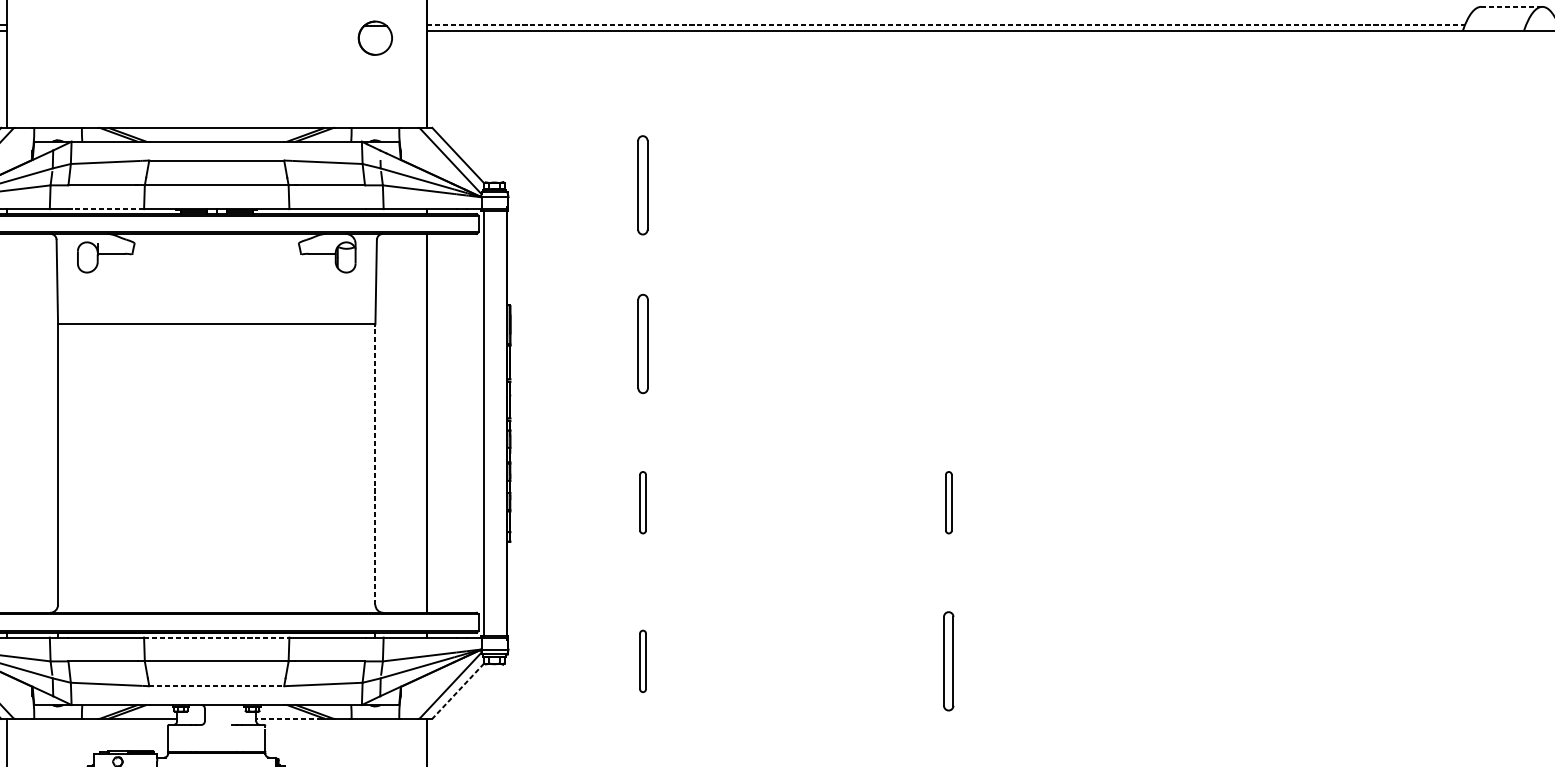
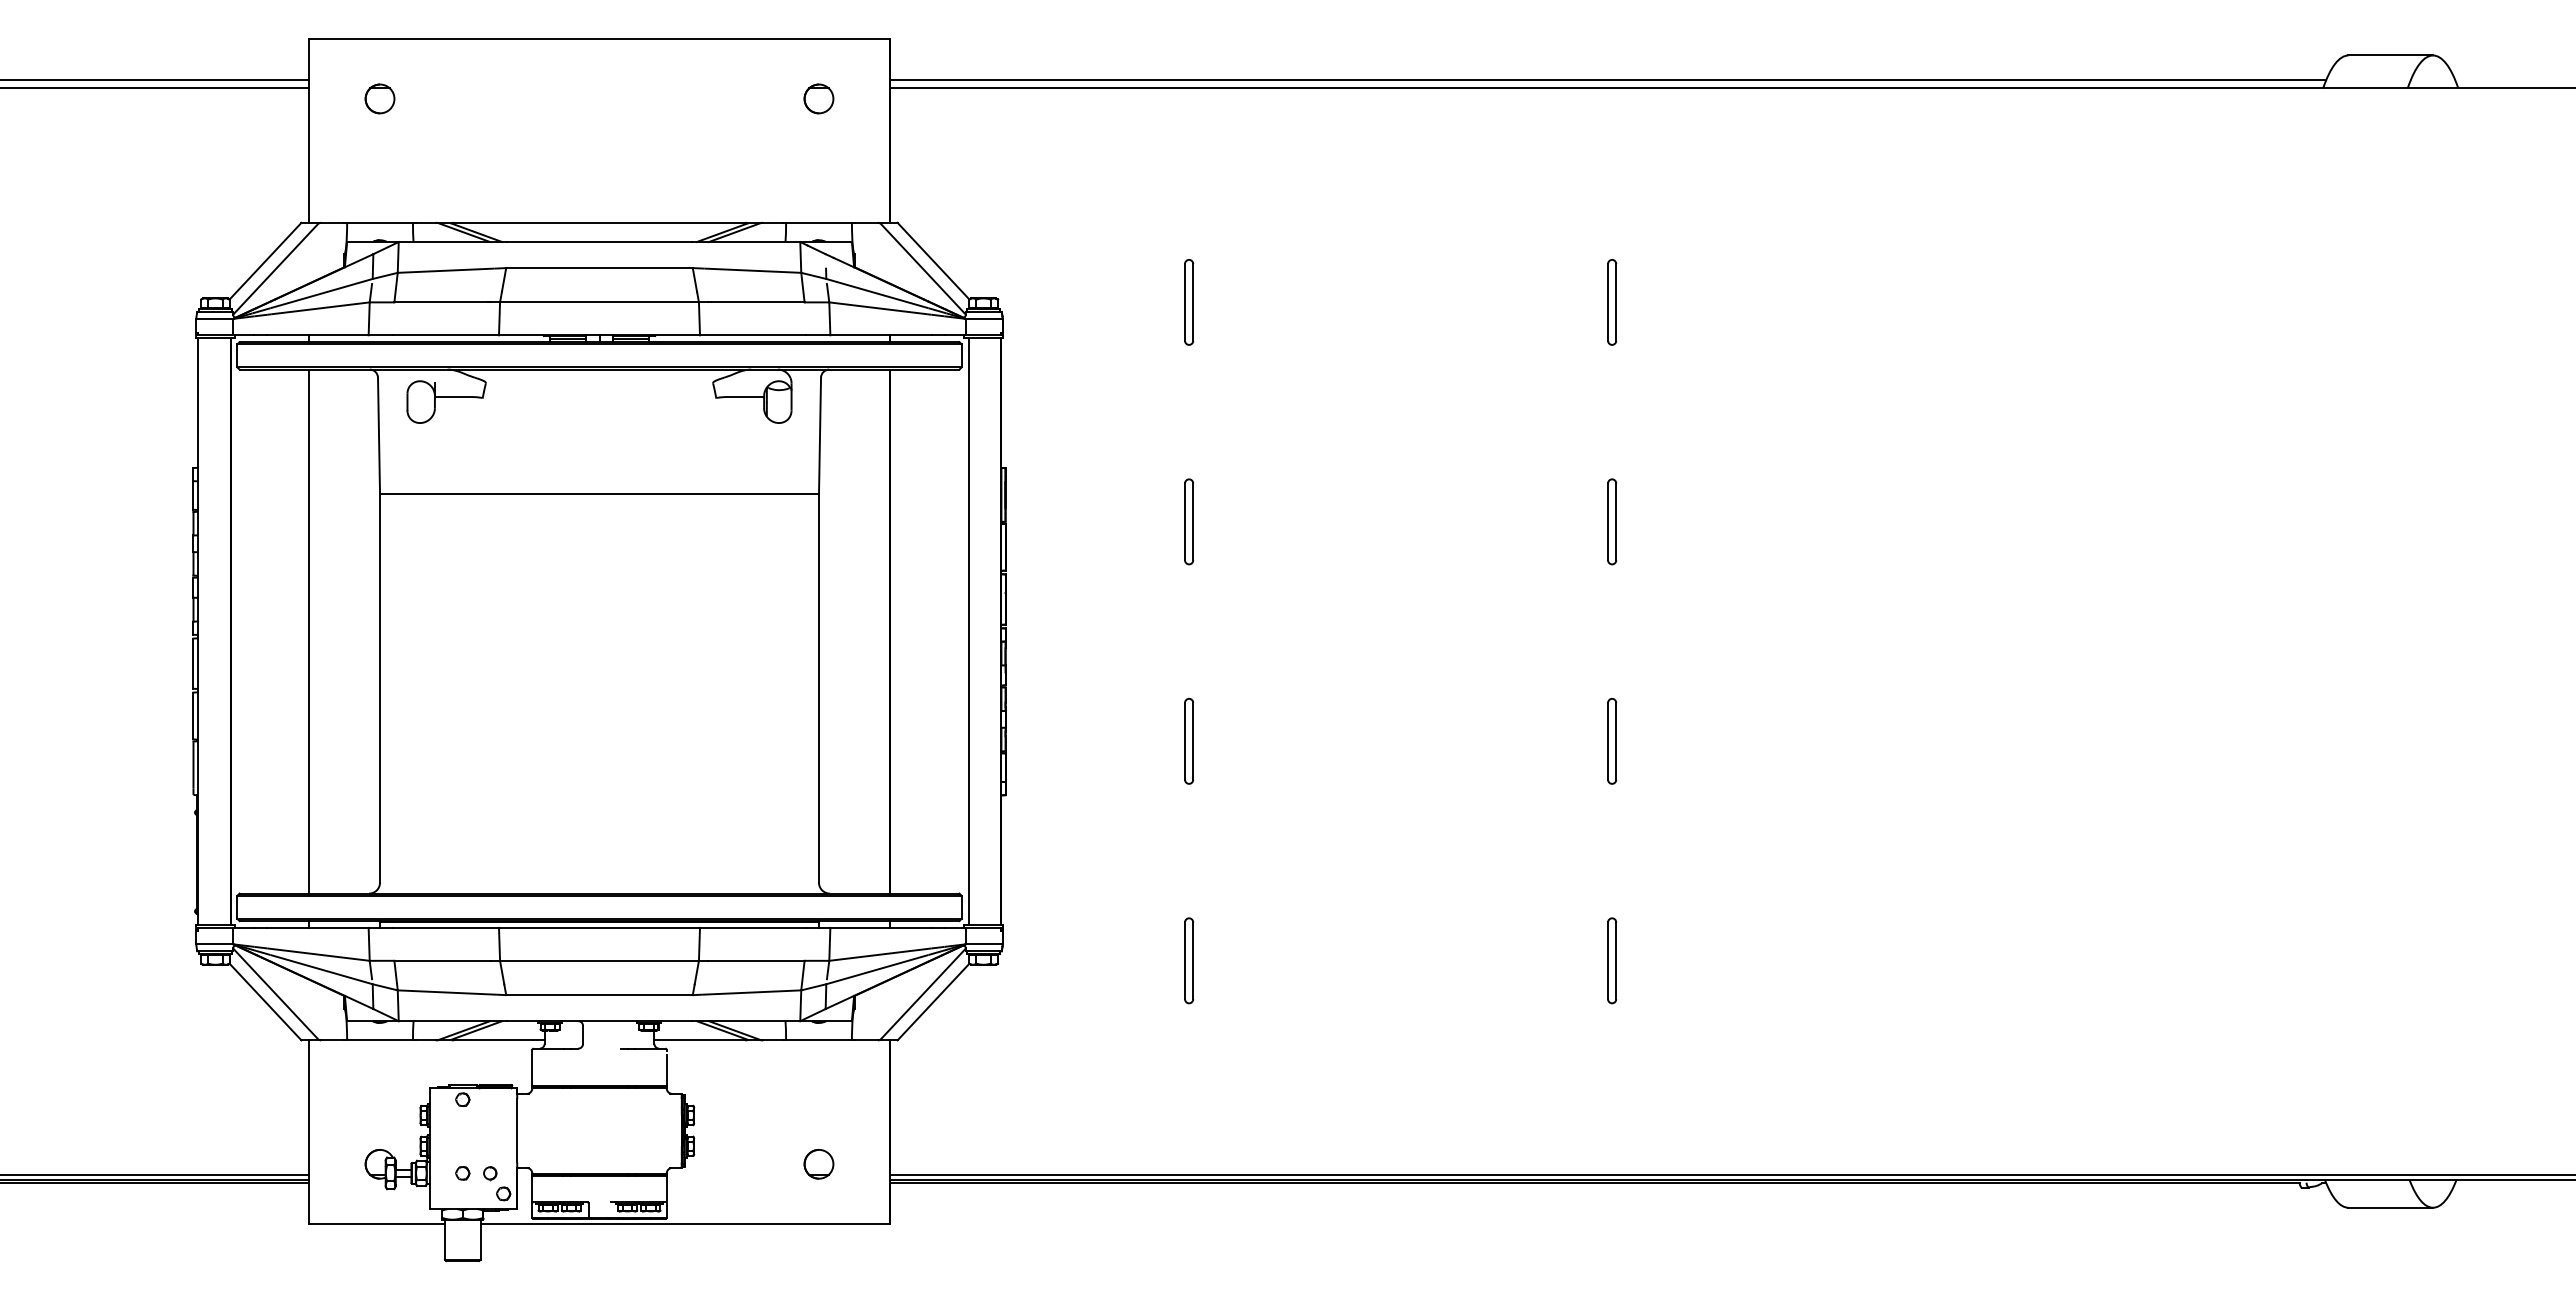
line: (1512, 6) -> (2391, 55), dashed -> solid
line: (946, 24) -> (1608, 80), dashed -> solid
part: (57, 37) -> (379, 98), added
part: (375, 37) -> (818, 98), size x0.62
part: (643, 185) -> (1189, 302), size x0.62
part: (949, 185) -> (1612, 302), added
line: (106, 209) -> (446, 335), dashed -> solid
part: (642, 343) -> (1188, 521), size x0.62
part: (949, 343) -> (1612, 521), added
line: (6, 423) -> (308, 631), added
line: (375, 464) -> (819, 688), dashed -> solid
line: (216, 637) -> (599, 927), dashed -> solid
part: (949, 661) -> (1612, 960), size x0.62
line: (217, 686) -> (600, 995), dashed -> solid
line: (458, 691) -> (933, 1002), dashed -> solid
line: (289, 719) -> (699, 1040), dashed -> solid

